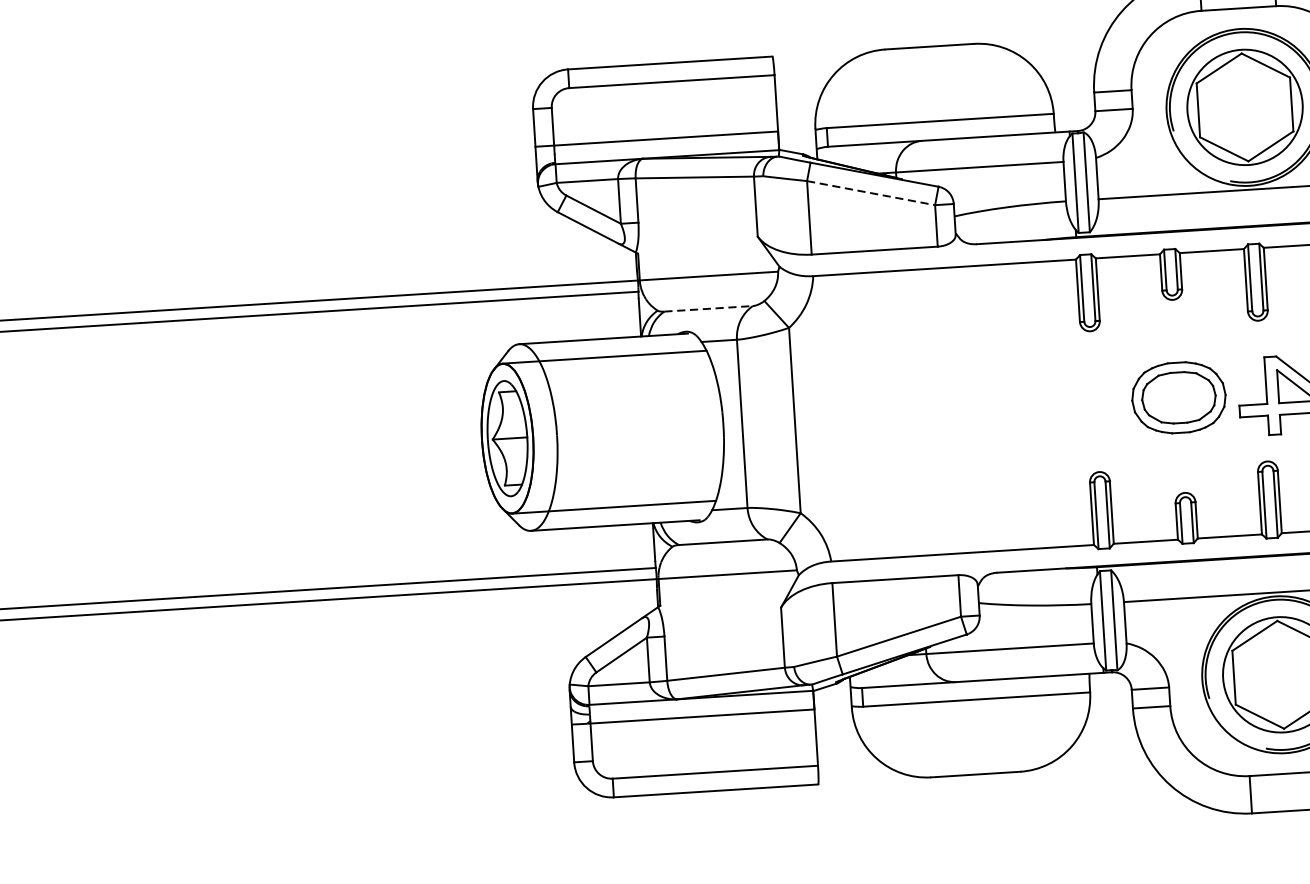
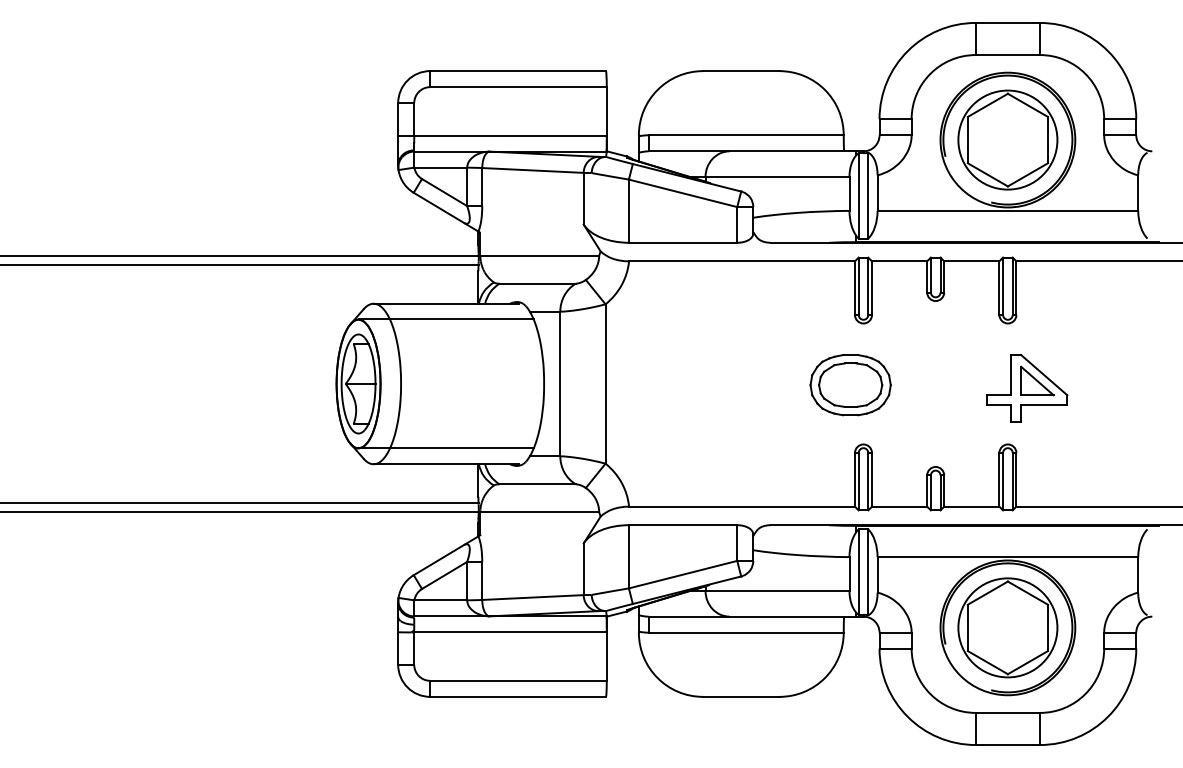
line: (871, 193) -> (683, 193), dashed -> solid
line: (709, 308) -> (538, 283), dashed -> solid
part: (1178, 398) -> (850, 385), moved

